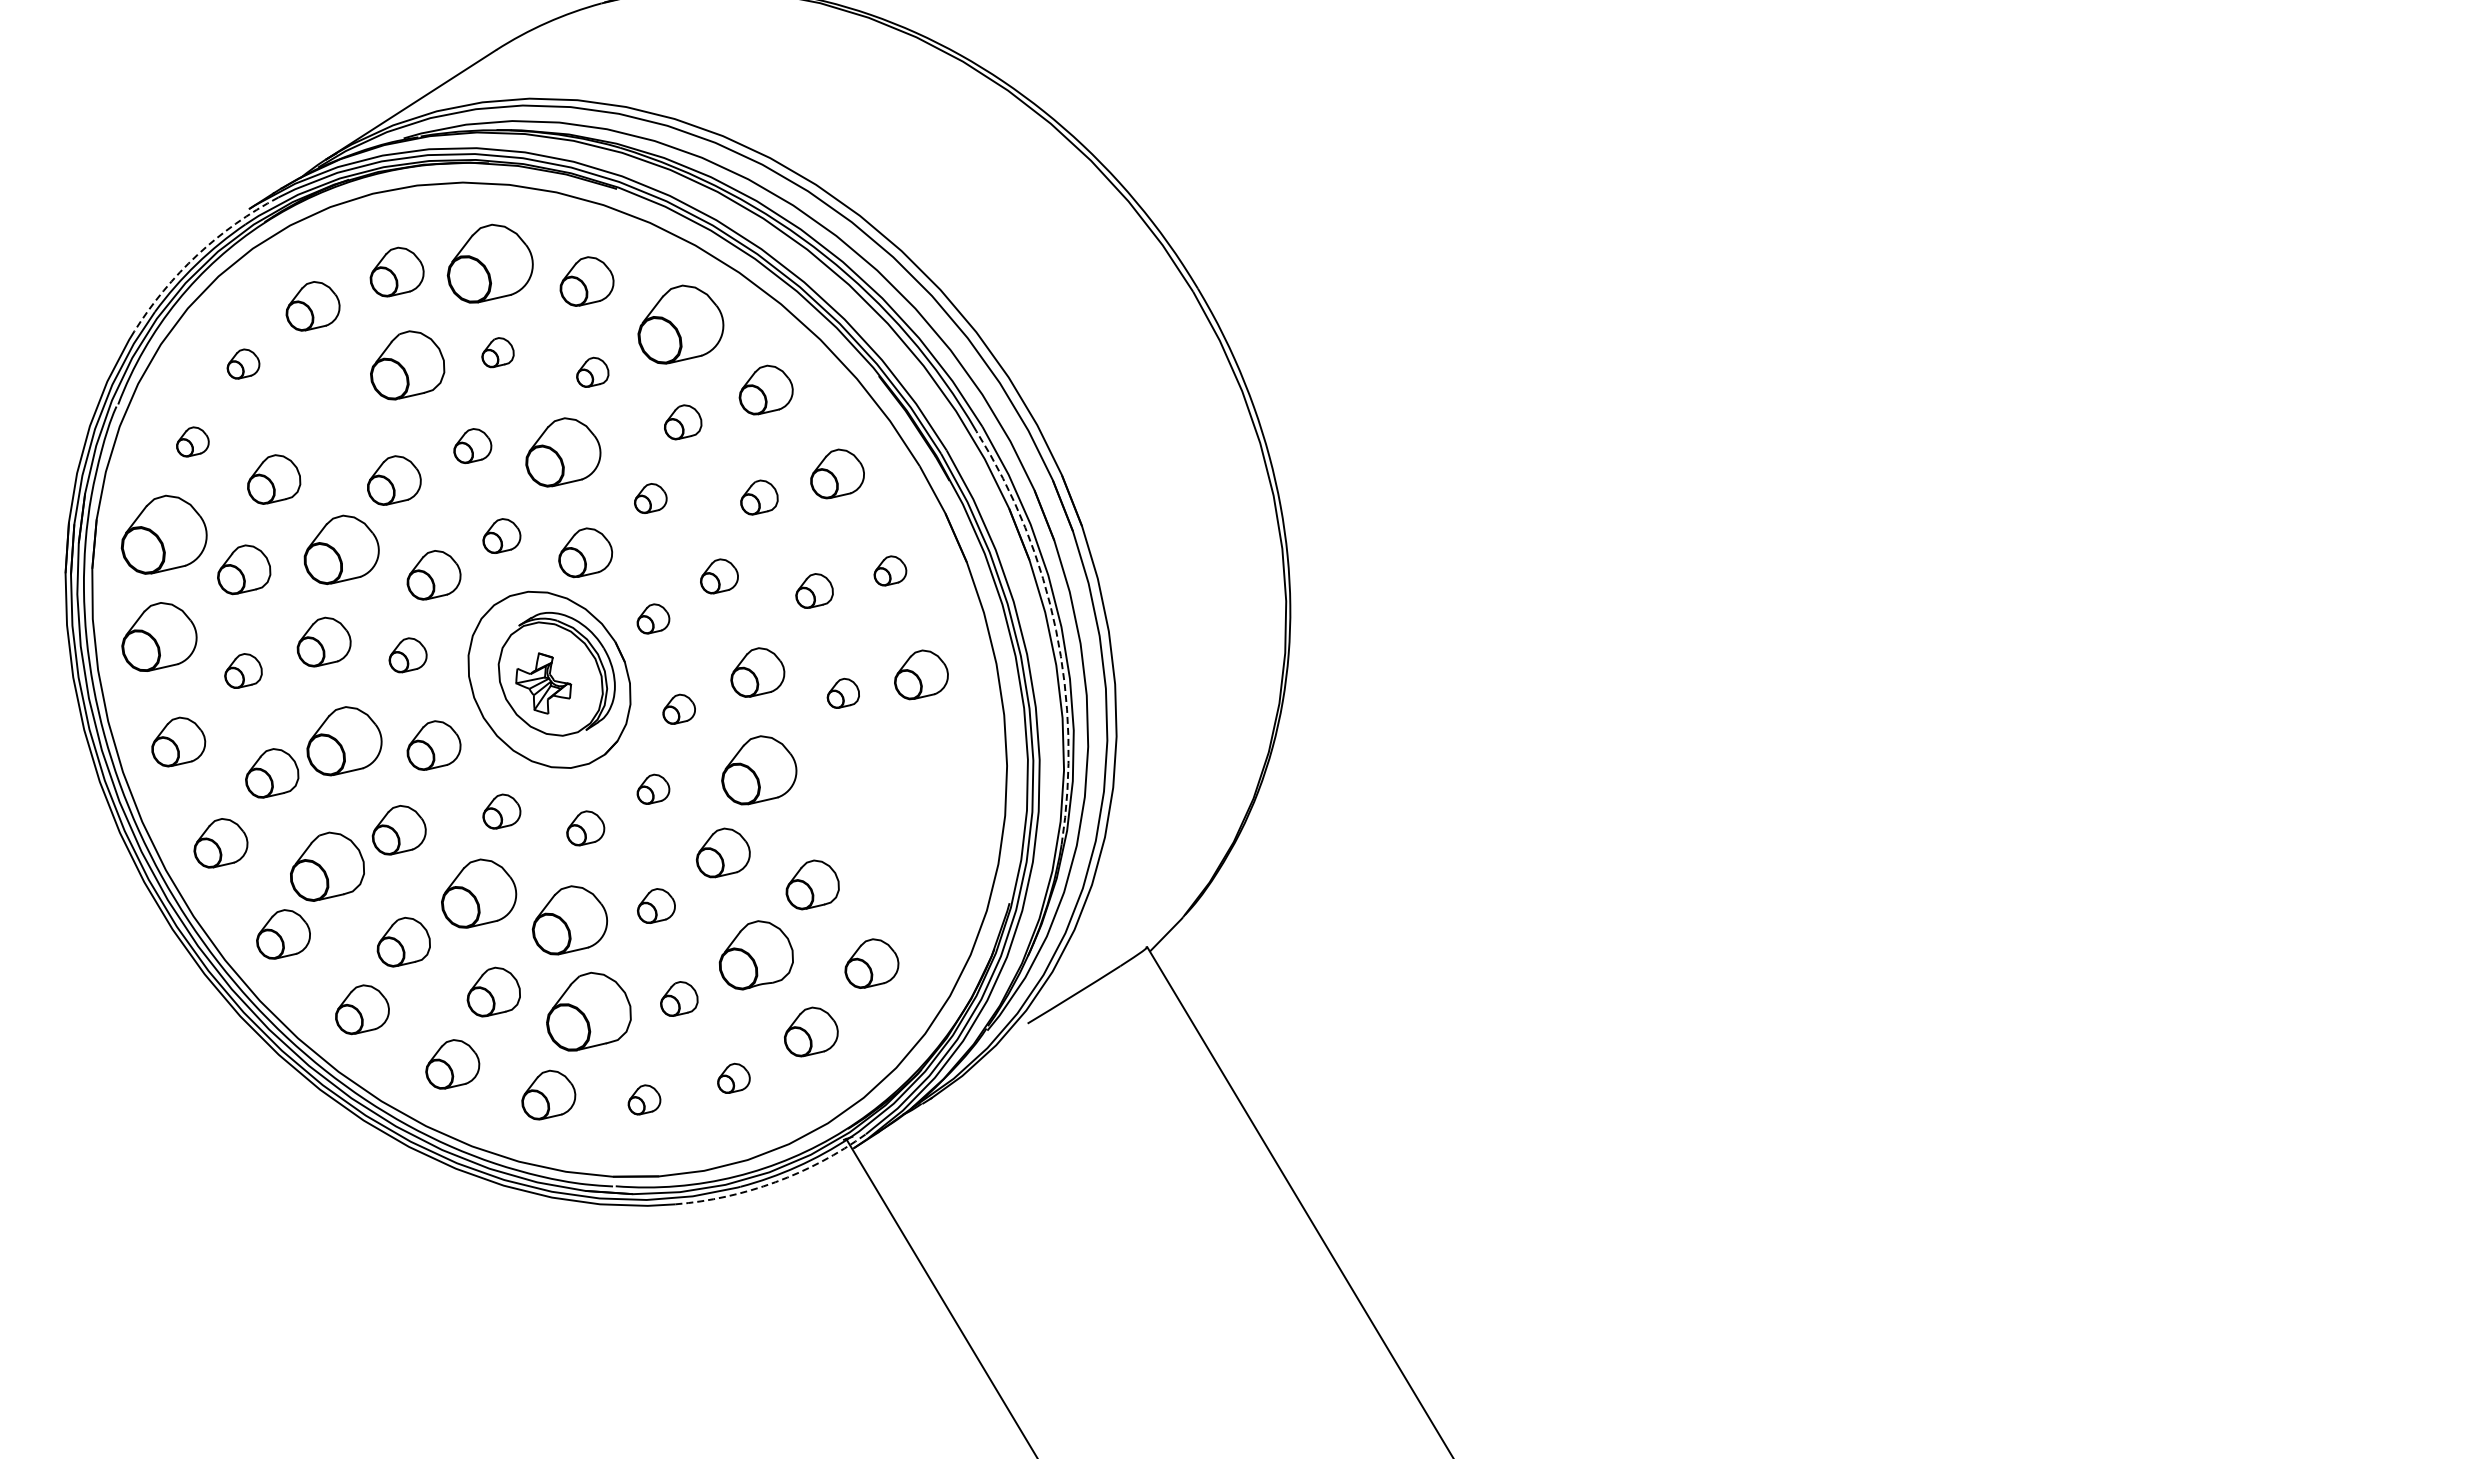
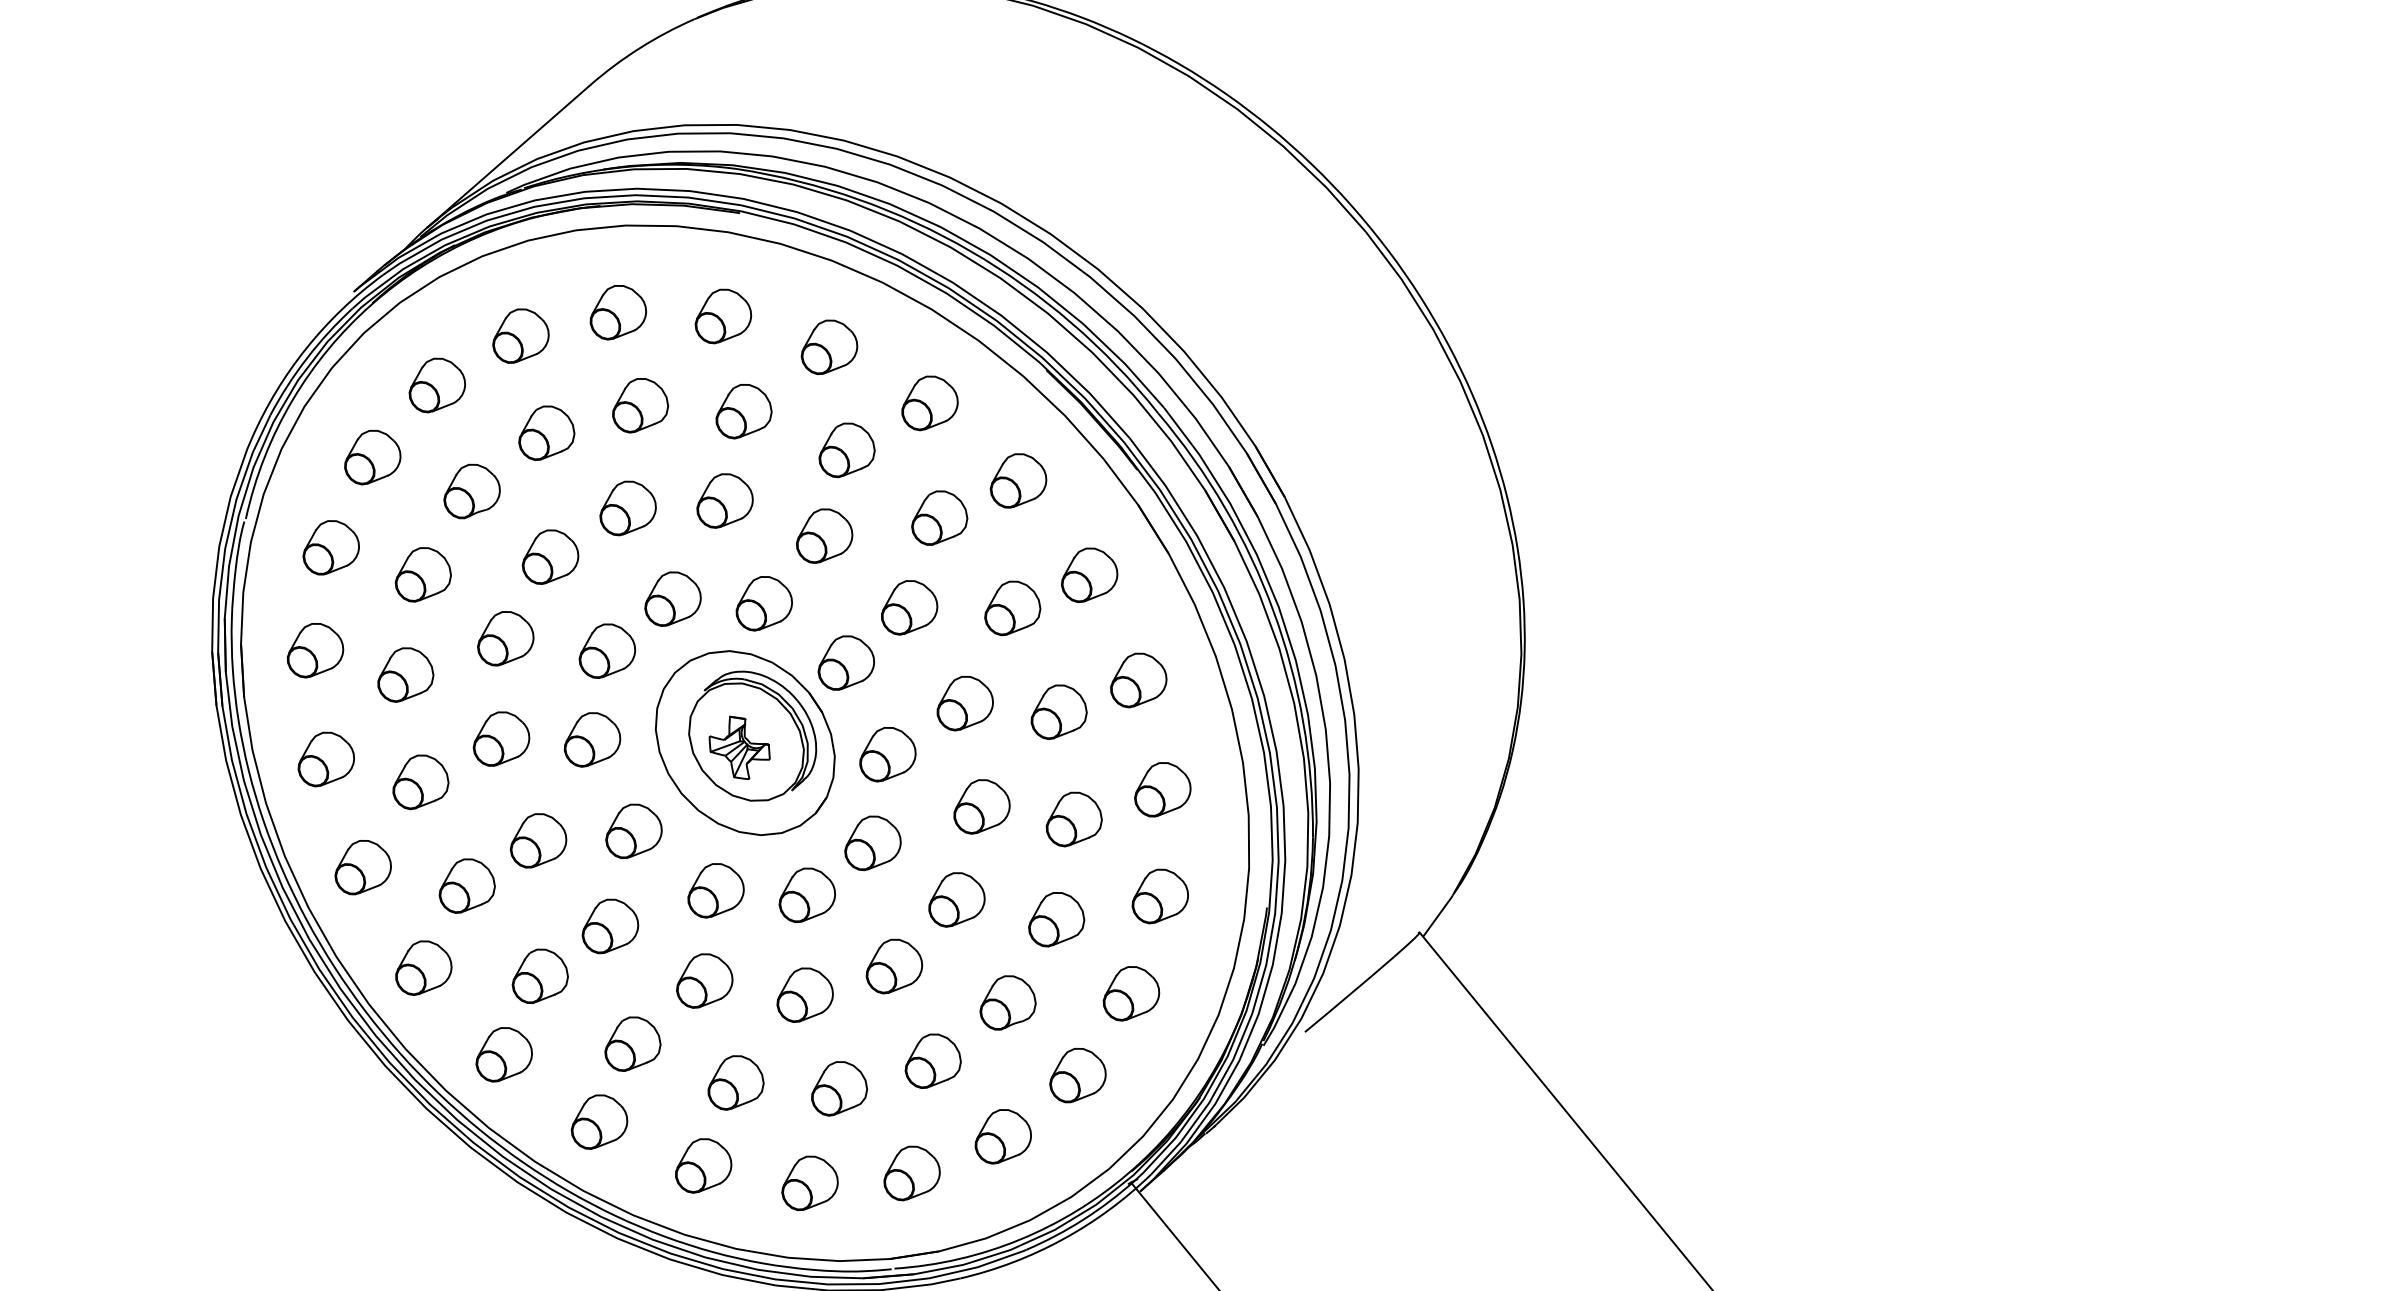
arc: (197, 254) -> (306, 347), dashed -> solid
part: (490, 263) -> (617, 311), size x0.62
part: (680, 324) -> (828, 346), size x0.62
part: (497, 352) -> (639, 404), size x1.67
part: (243, 363) -> (372, 456), size x1.67
part: (407, 365) -> (545, 432), size x0.71
part: (592, 372) -> (742, 411), size x1.67
part: (330, 408) -> (471, 490), added
part: (683, 422) -> (846, 449), size x1.43
part: (192, 441) -> (330, 546), size x1.67
part: (472, 445) -> (627, 507), size x1.43
part: (563, 452) -> (724, 500), size x0.71
part: (759, 497) -> (939, 517), size x1.43
part: (650, 498) -> (823, 535), size x1.67
part: (163, 534) -> (314, 649), size x0.62
part: (501, 535) -> (671, 597), size x1.43
part: (341, 549) -> (504, 637), size x0.71
part: (890, 570) -> (1089, 574), size x1.67
part: (719, 576) -> (909, 607), size x1.43
part: (814, 590) -> (1011, 607), size x1.43
part: (653, 618) -> (845, 661), size x1.67
arc: (1056, 630) -> (1274, 611), dashed -> solid
part: (158, 636) -> (324, 758), size x0.71
part: (407, 655) -> (591, 739), size x1.43
part: (243, 670) -> (419, 781), size x1.43
part: (843, 693) -> (1058, 711), size x1.67
part: (678, 709) -> (886, 754), size x1.67
part: (344, 741) -> (537, 840), size x0.71
part: (758, 770) -> (980, 806), size x0.71
part: (928, 779) -> (1161, 789), added
part: (653, 789) -> (872, 842), size x1.67
part: (842, 794) -> (1073, 818), added
part: (501, 811) -> (715, 889), size x1.43
part: (585, 828) -> (806, 894), size x1.43
part: (327, 866) -> (539, 975), size x0.71
part: (911, 877) -> (1159, 895), added
part: (478, 893) -> (703, 980), size x0.71
part: (656, 905) -> (893, 965), size x1.43
part: (569, 920) -> (804, 994), size x0.71
part: (756, 955) -> (1007, 1002), size x0.71
part: (679, 998) -> (932, 1059), size x1.43
part: (588, 1011) -> (838, 1087), size x0.62
part: (733, 1078) -> (1002, 1136), size x1.67
part: (644, 1099) -> (911, 1172), size x1.67
arc: (775, 1182) -> (1062, 1239), dashed -> solid

